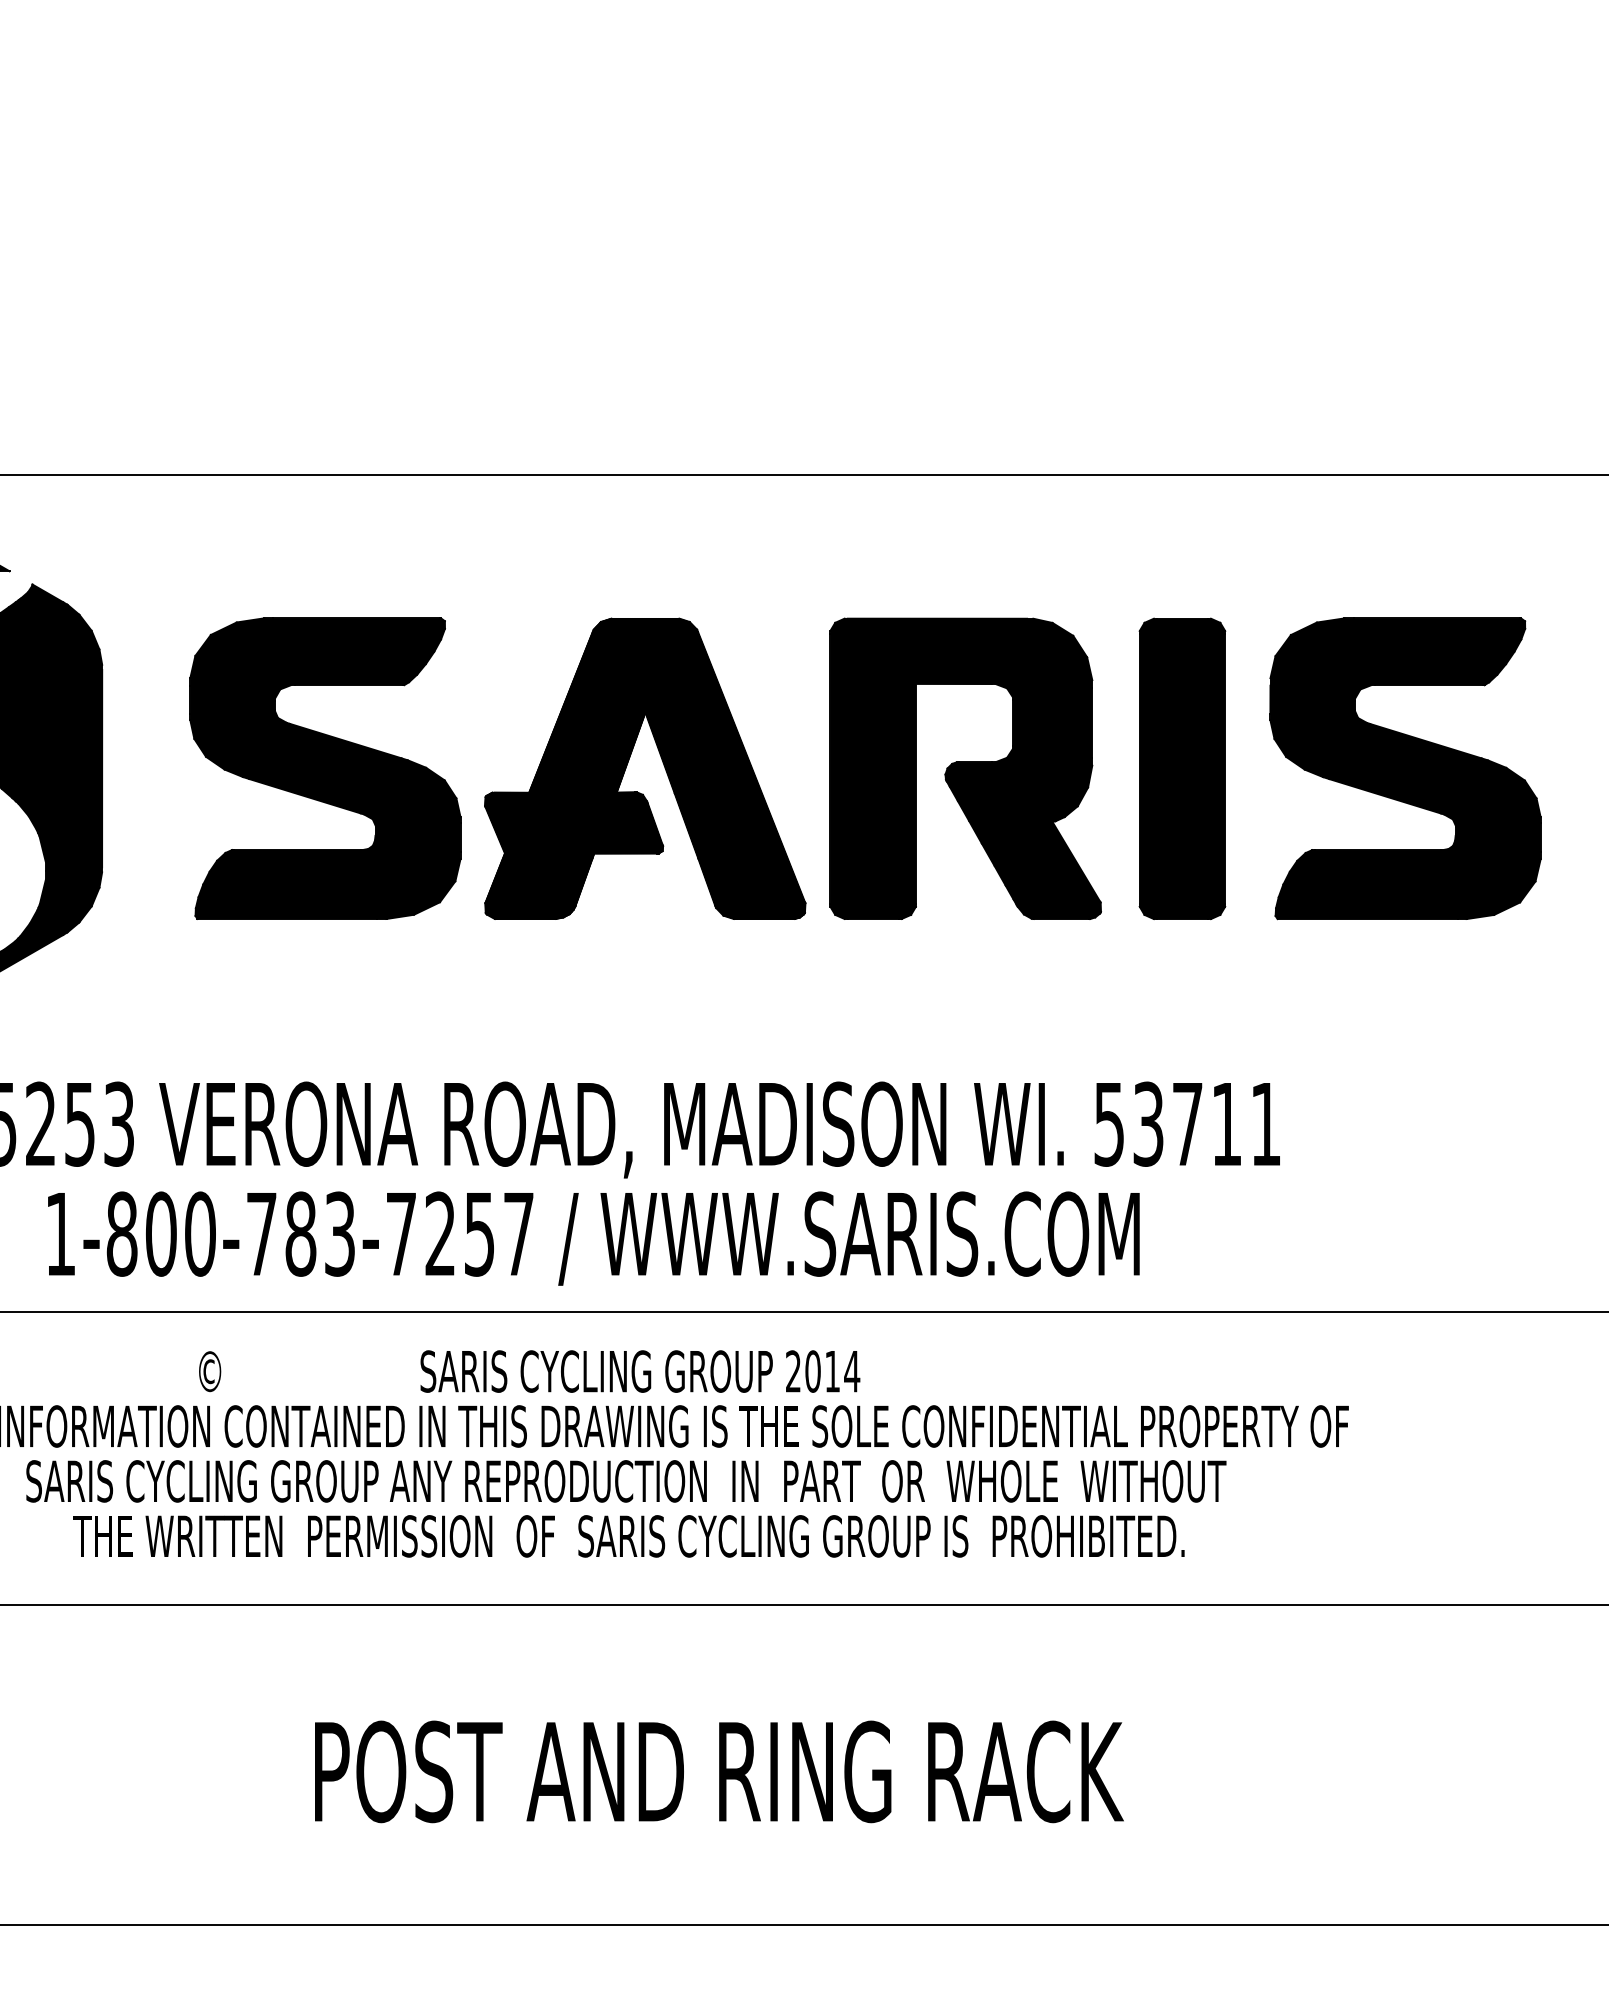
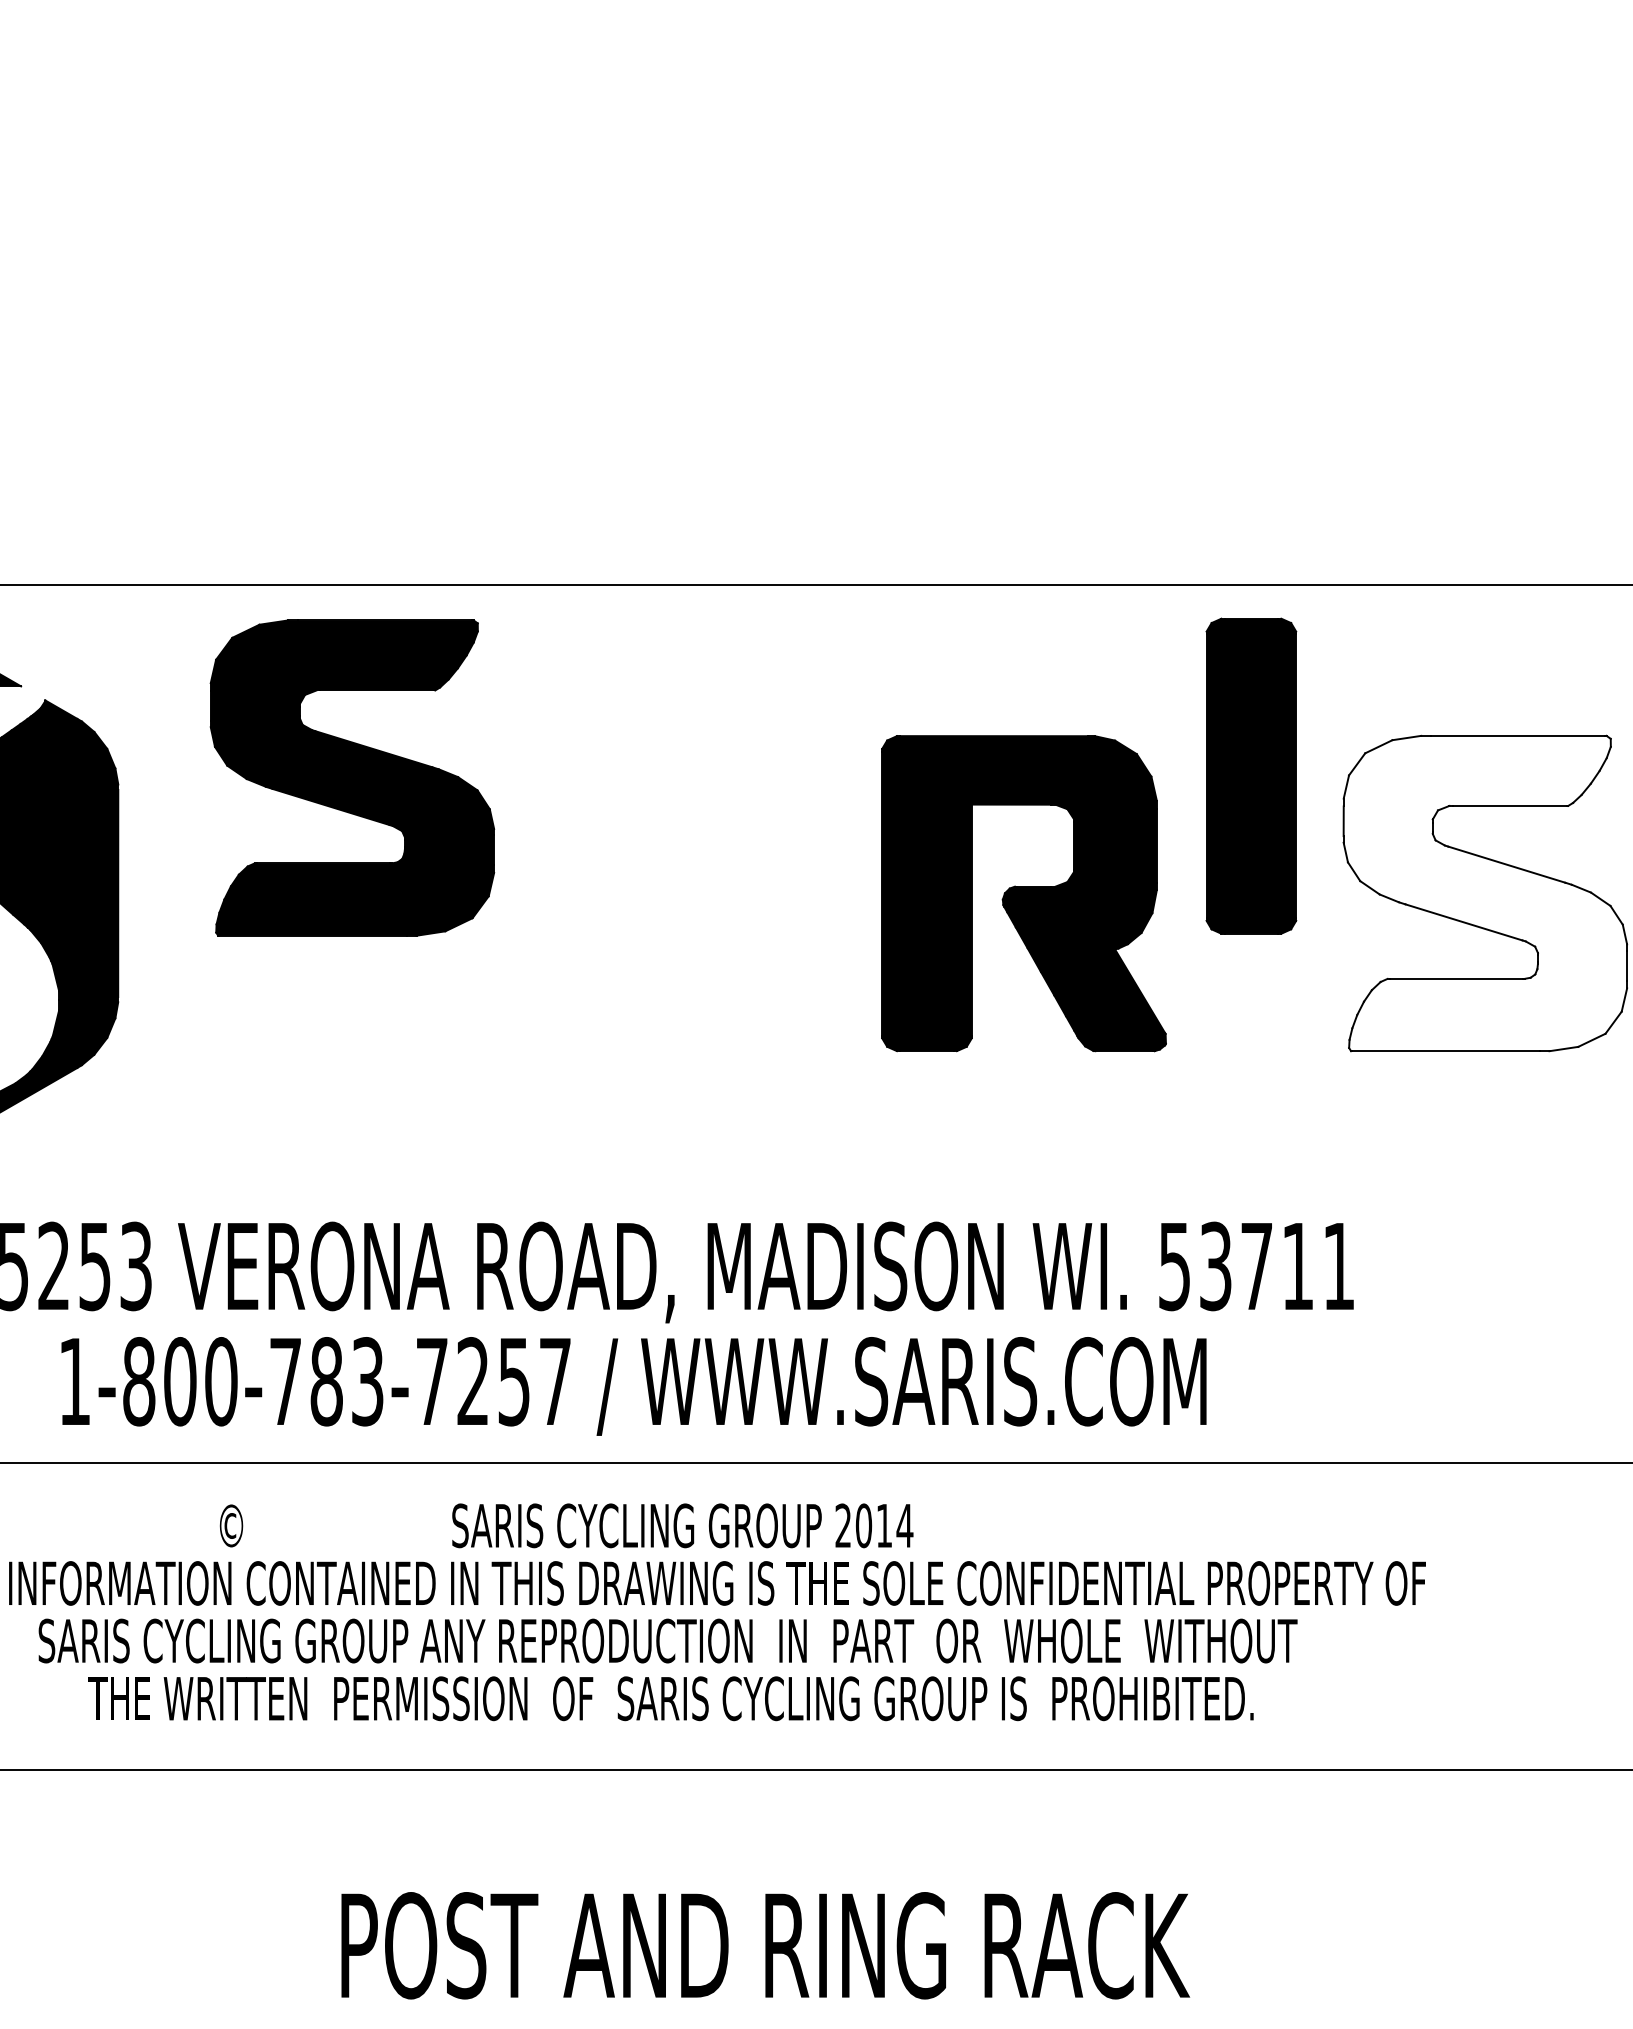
part: (628, 763) -> (670, 888), removed
part: (325, 768) -> (352, 777), moved
part: (1182, 768) -> (1251, 775), moved
fill: (1405, 768) -> (1485, 893), removed

